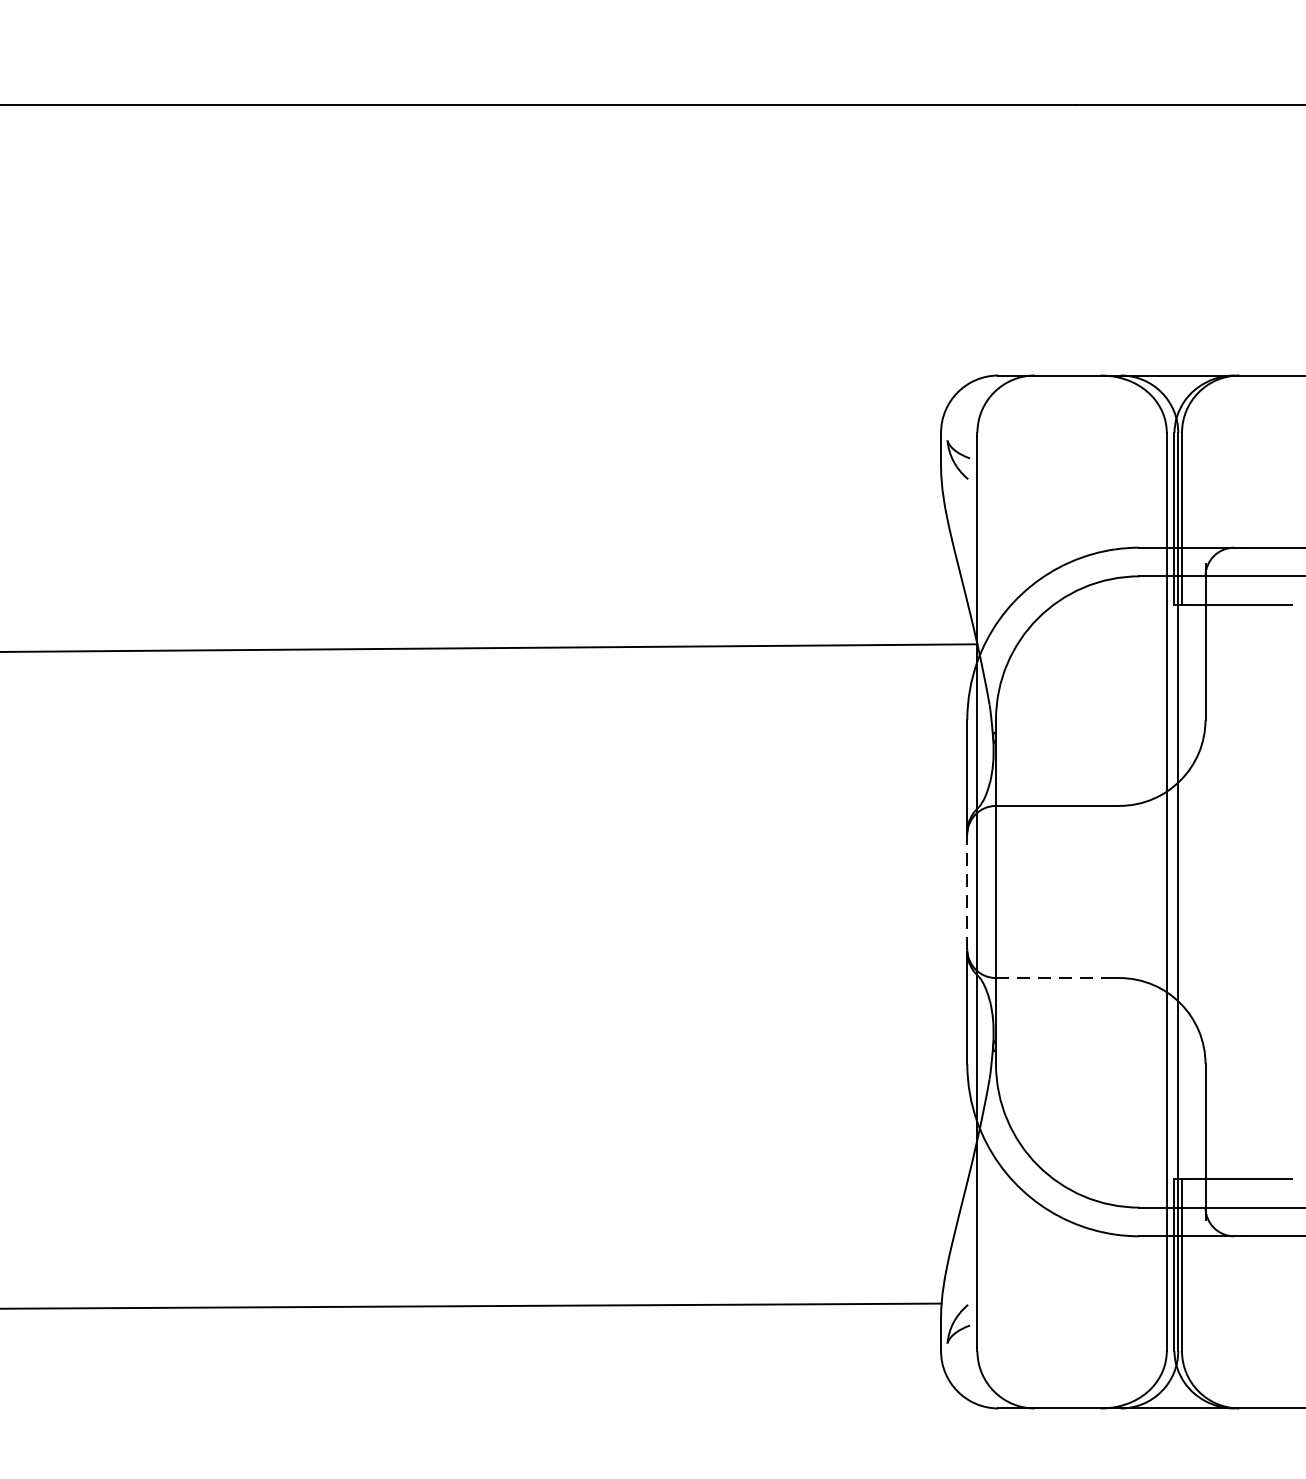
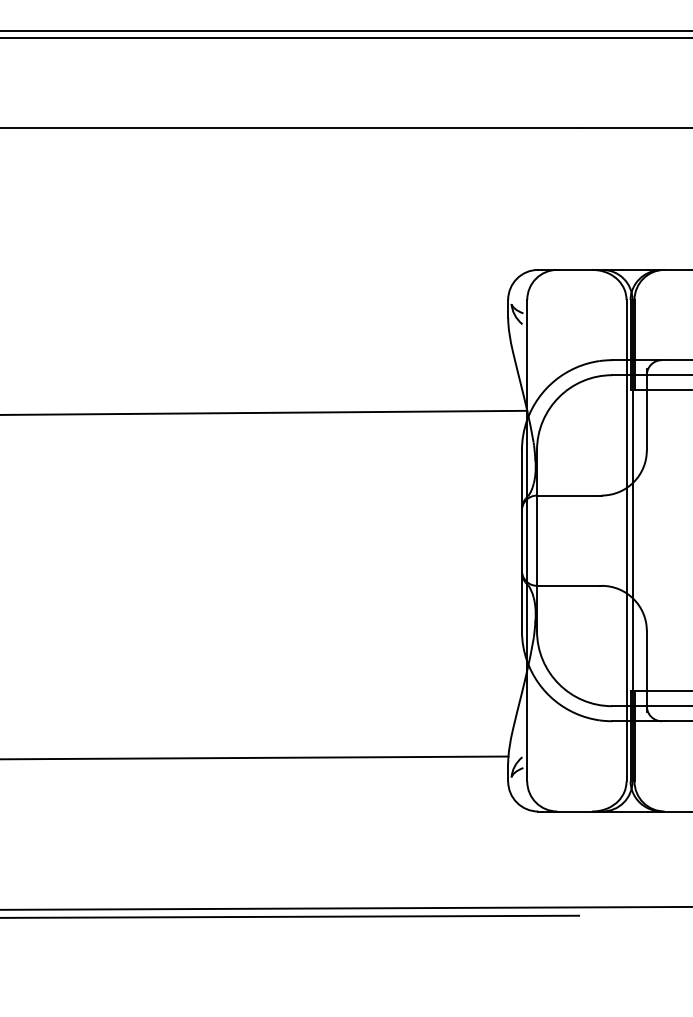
line: (966, 891) -> (521, 540), dashed -> solid
line: (1056, 977) -> (568, 585), dashed -> solid

